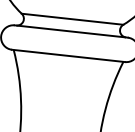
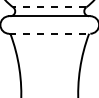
line: (72, 19) -> (49, 7), solid -> dashed
line: (68, 55) -> (49, 33), solid -> dashed

